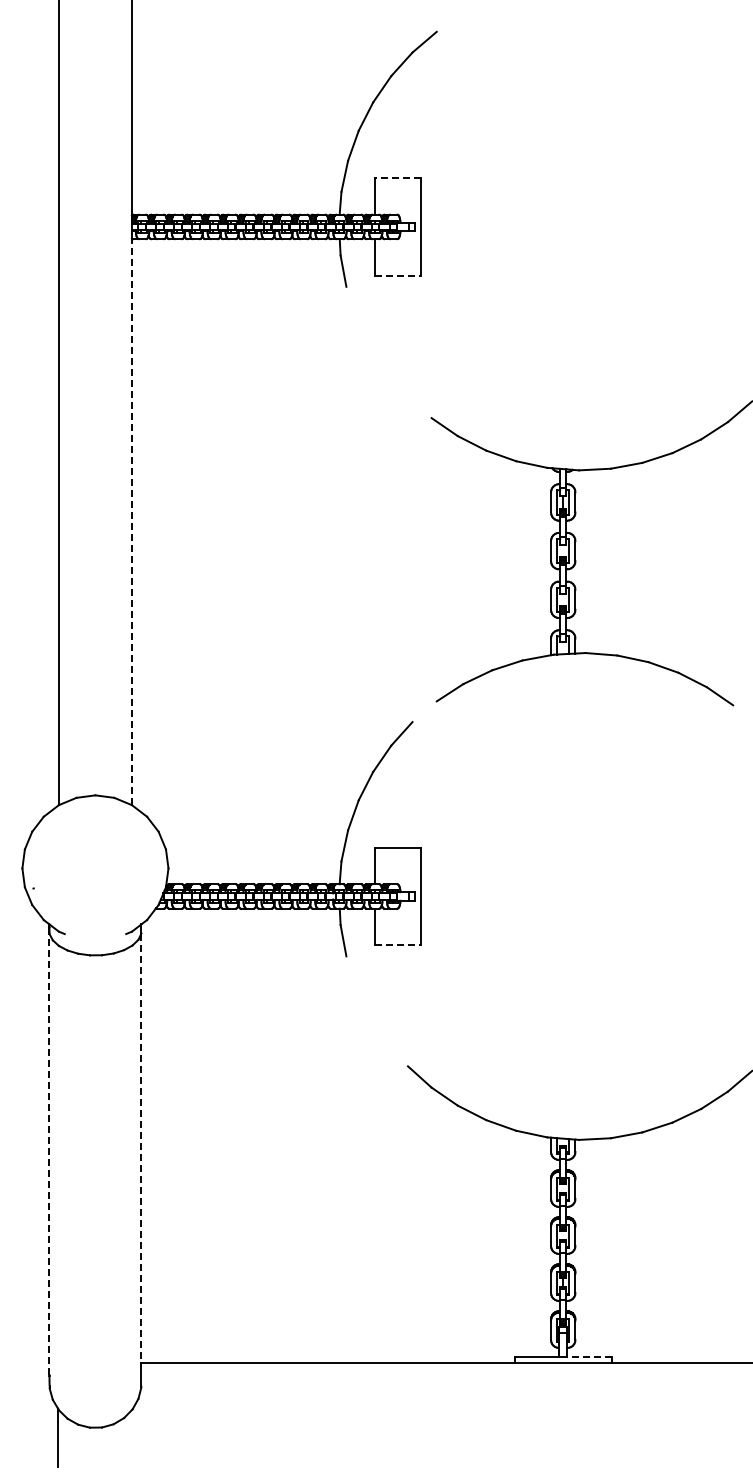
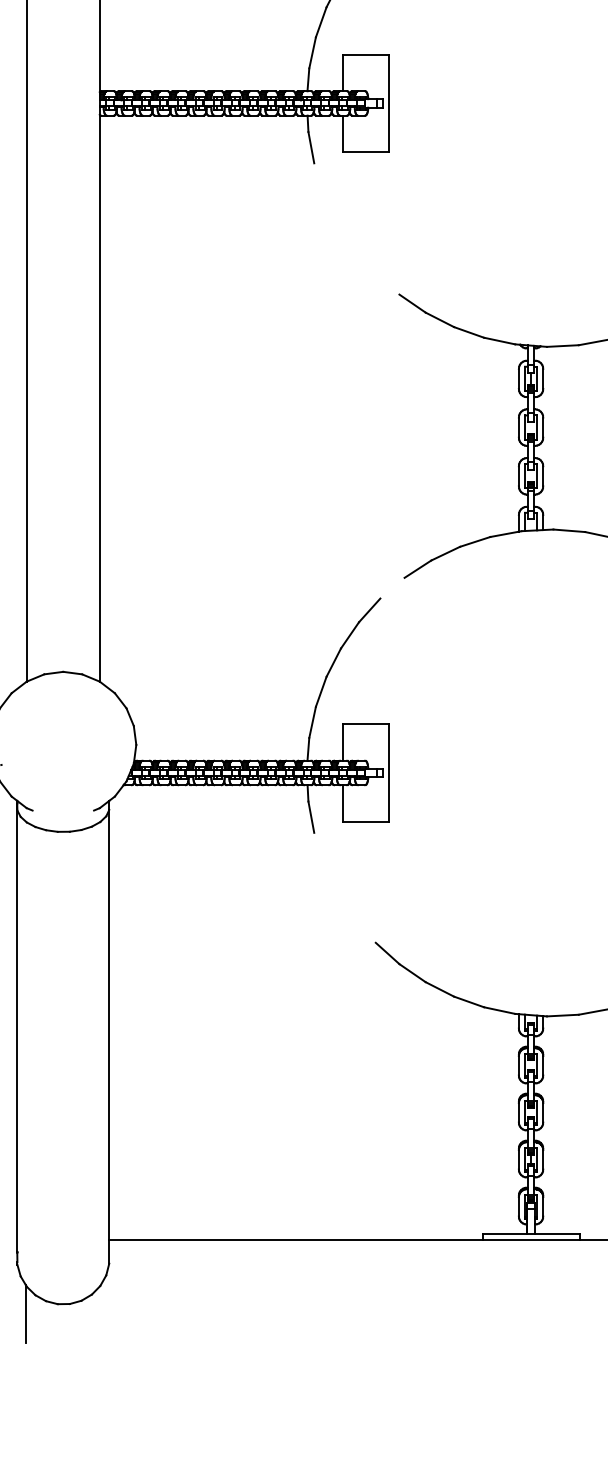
line: (398, 178) -> (366, 55), dashed -> solid
line: (398, 275) -> (366, 152), dashed -> solid
line: (131, 521) -> (99, 398), dashed -> solid
line: (398, 945) -> (366, 822), dashed -> solid
line: (141, 1148) -> (109, 1025), dashed -> solid
line: (49, 1151) -> (17, 1028), dashed -> solid
line: (589, 1357) -> (557, 1234), dashed -> solid

